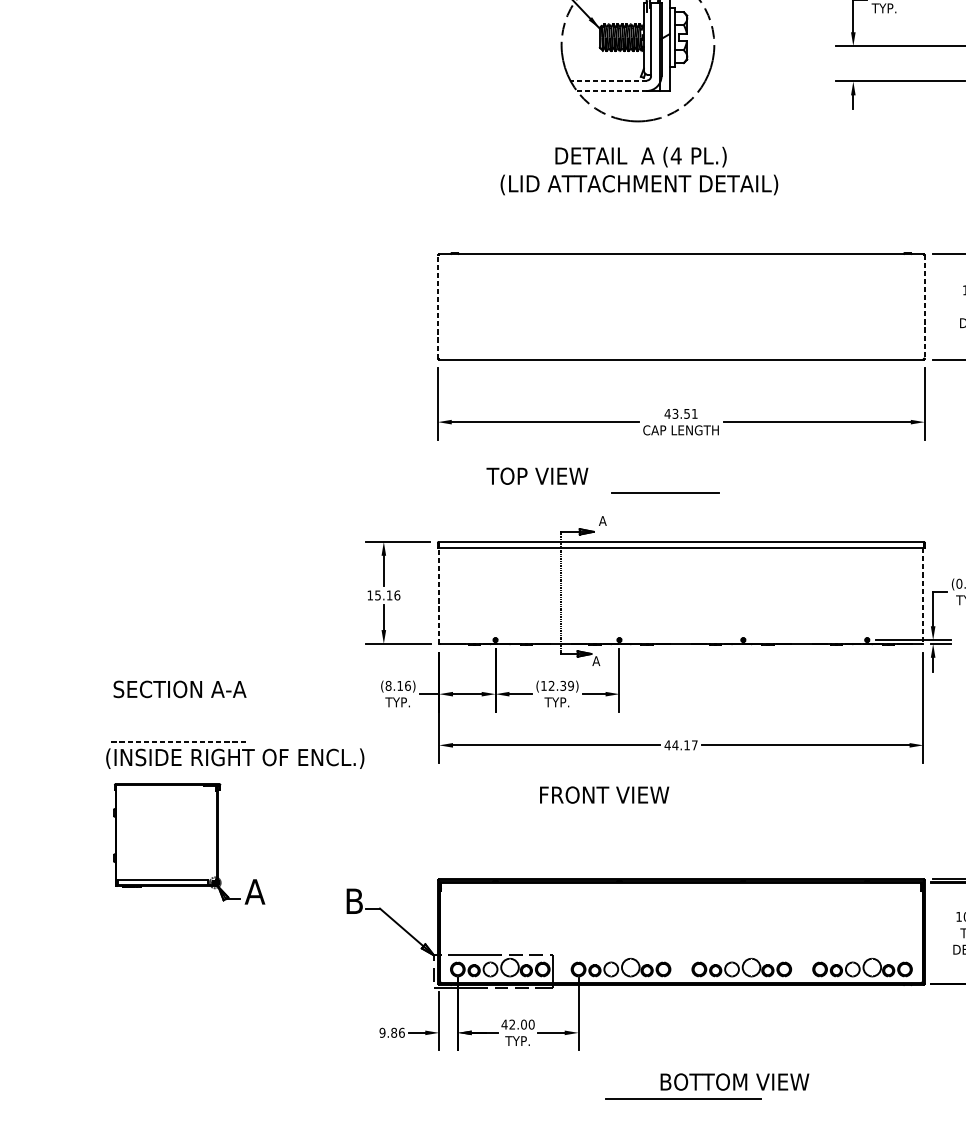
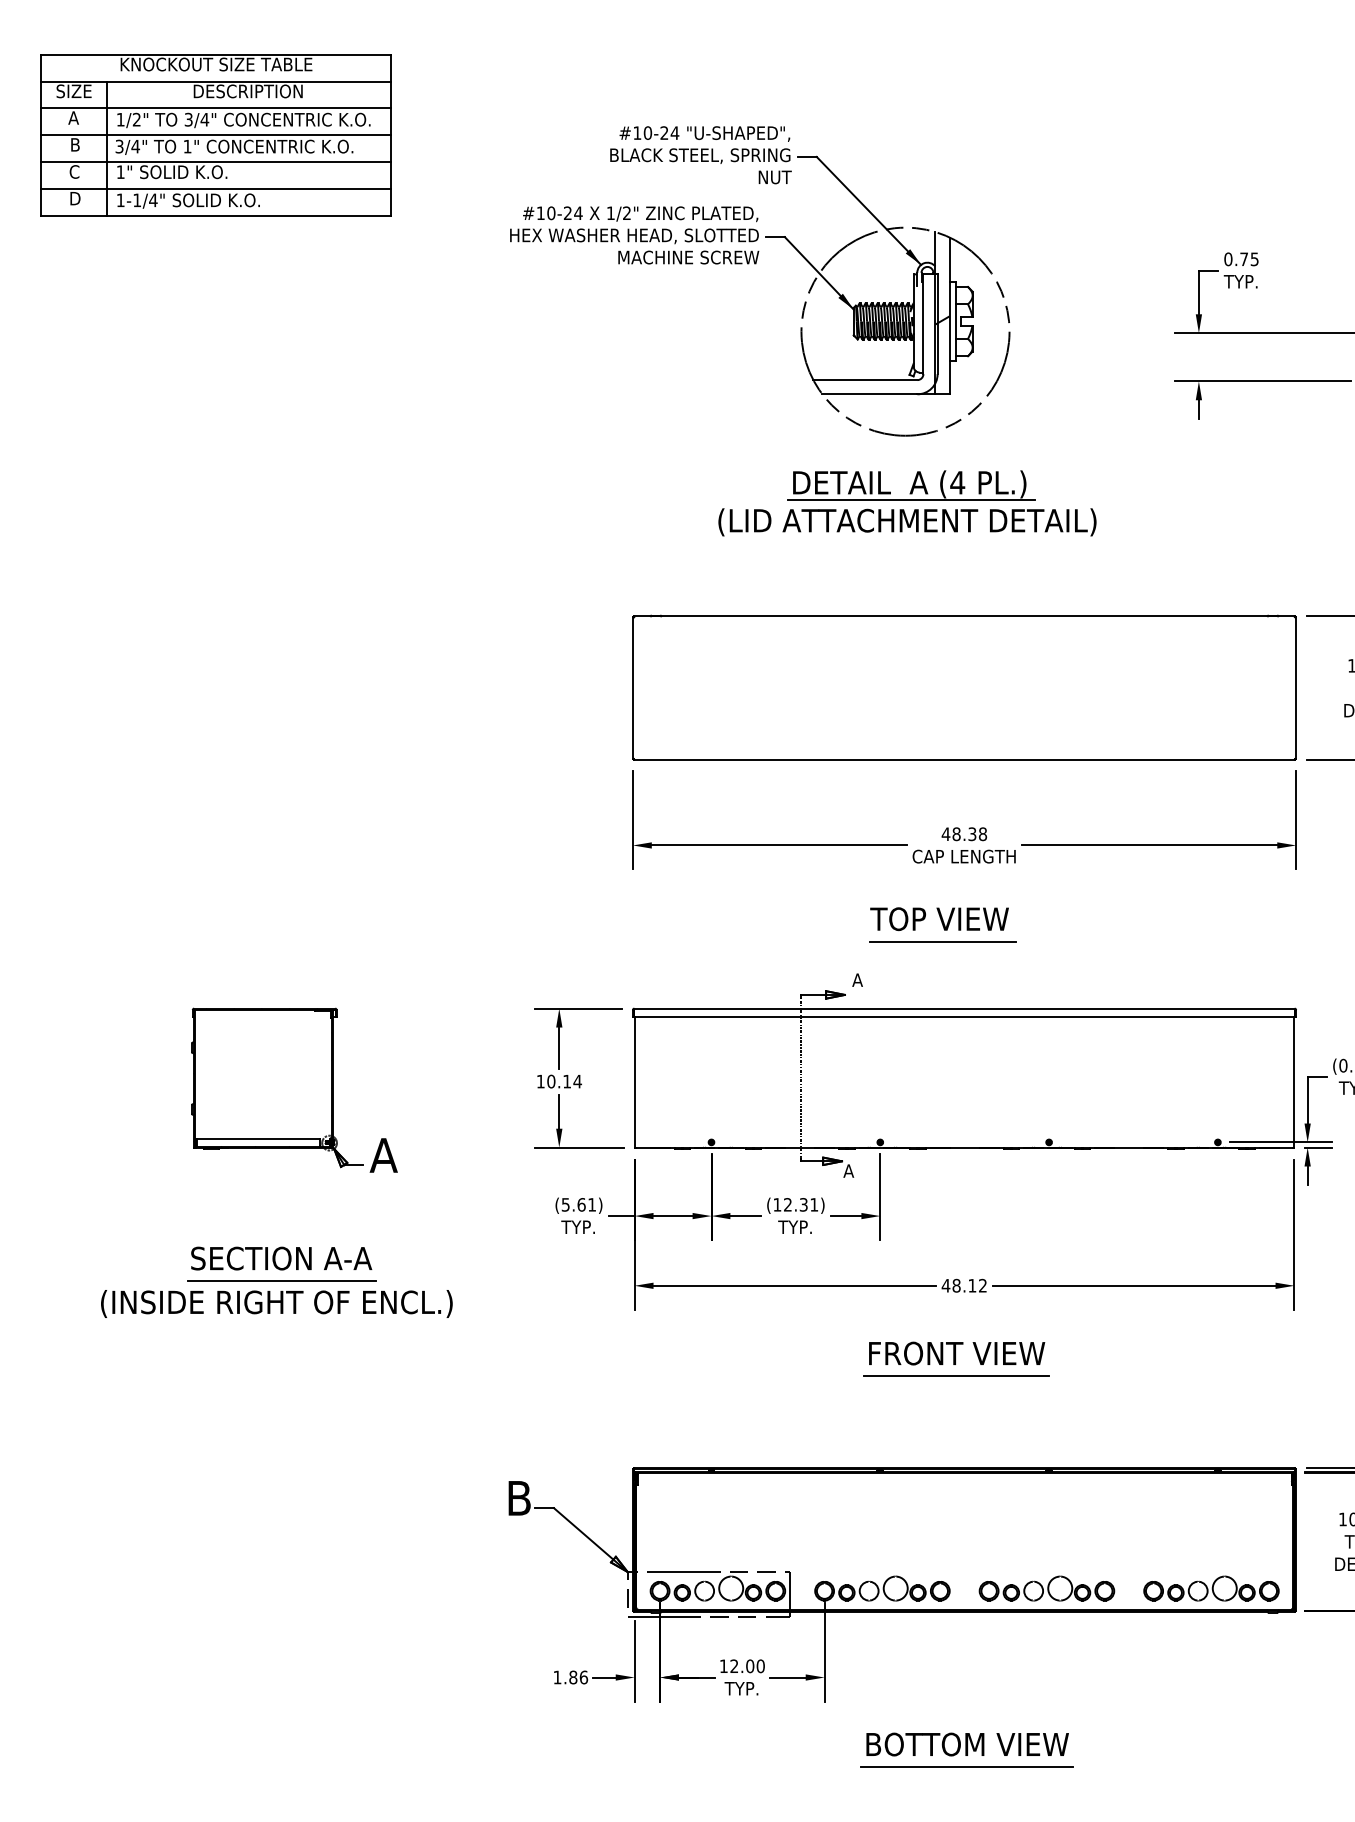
line: (607, 80) -> (864, 380), dashed -> solid
line: (611, 91) -> (869, 394), dashed -> solid
line: (642, 168) -> (911, 499), added
line: (437, 306) -> (632, 688), dashed -> solid
line: (924, 306) -> (1296, 688), dashed -> solid
text: (684, 414) -> (969, 834), 43.51 -> 48.38
text: (537, 476) -> (939, 919), moved
text: (387, 595) -> (564, 1081), 15.16 -> 10.14
line: (439, 595) -> (634, 1081), dashed -> solid
line: (923, 596) -> (1294, 1082), dashed -> solid
text: (397, 685) -> (578, 1204), (8.16) -> (5.61)
text: (571, 685) -> (814, 1204), (12.39) -> (12.31)
text: (179, 689) -> (281, 1258), moved
line: (180, 742) -> (282, 1281), dashed -> solid
text: (684, 745) -> (969, 1285), 44.17 -> 48.12
text: (234, 758) -> (276, 1303), moved
text: (604, 795) -> (957, 1353), moved
line: (675, 811) -> (956, 1376), added
part: (189, 843) -> (294, 1089), moved
text: (504, 1024) -> (723, 1665), 42.00 -> 12.00
text: (382, 1032) -> (557, 1677), 9.86 -> 1.86
text: (734, 1082) -> (967, 1744), moved

